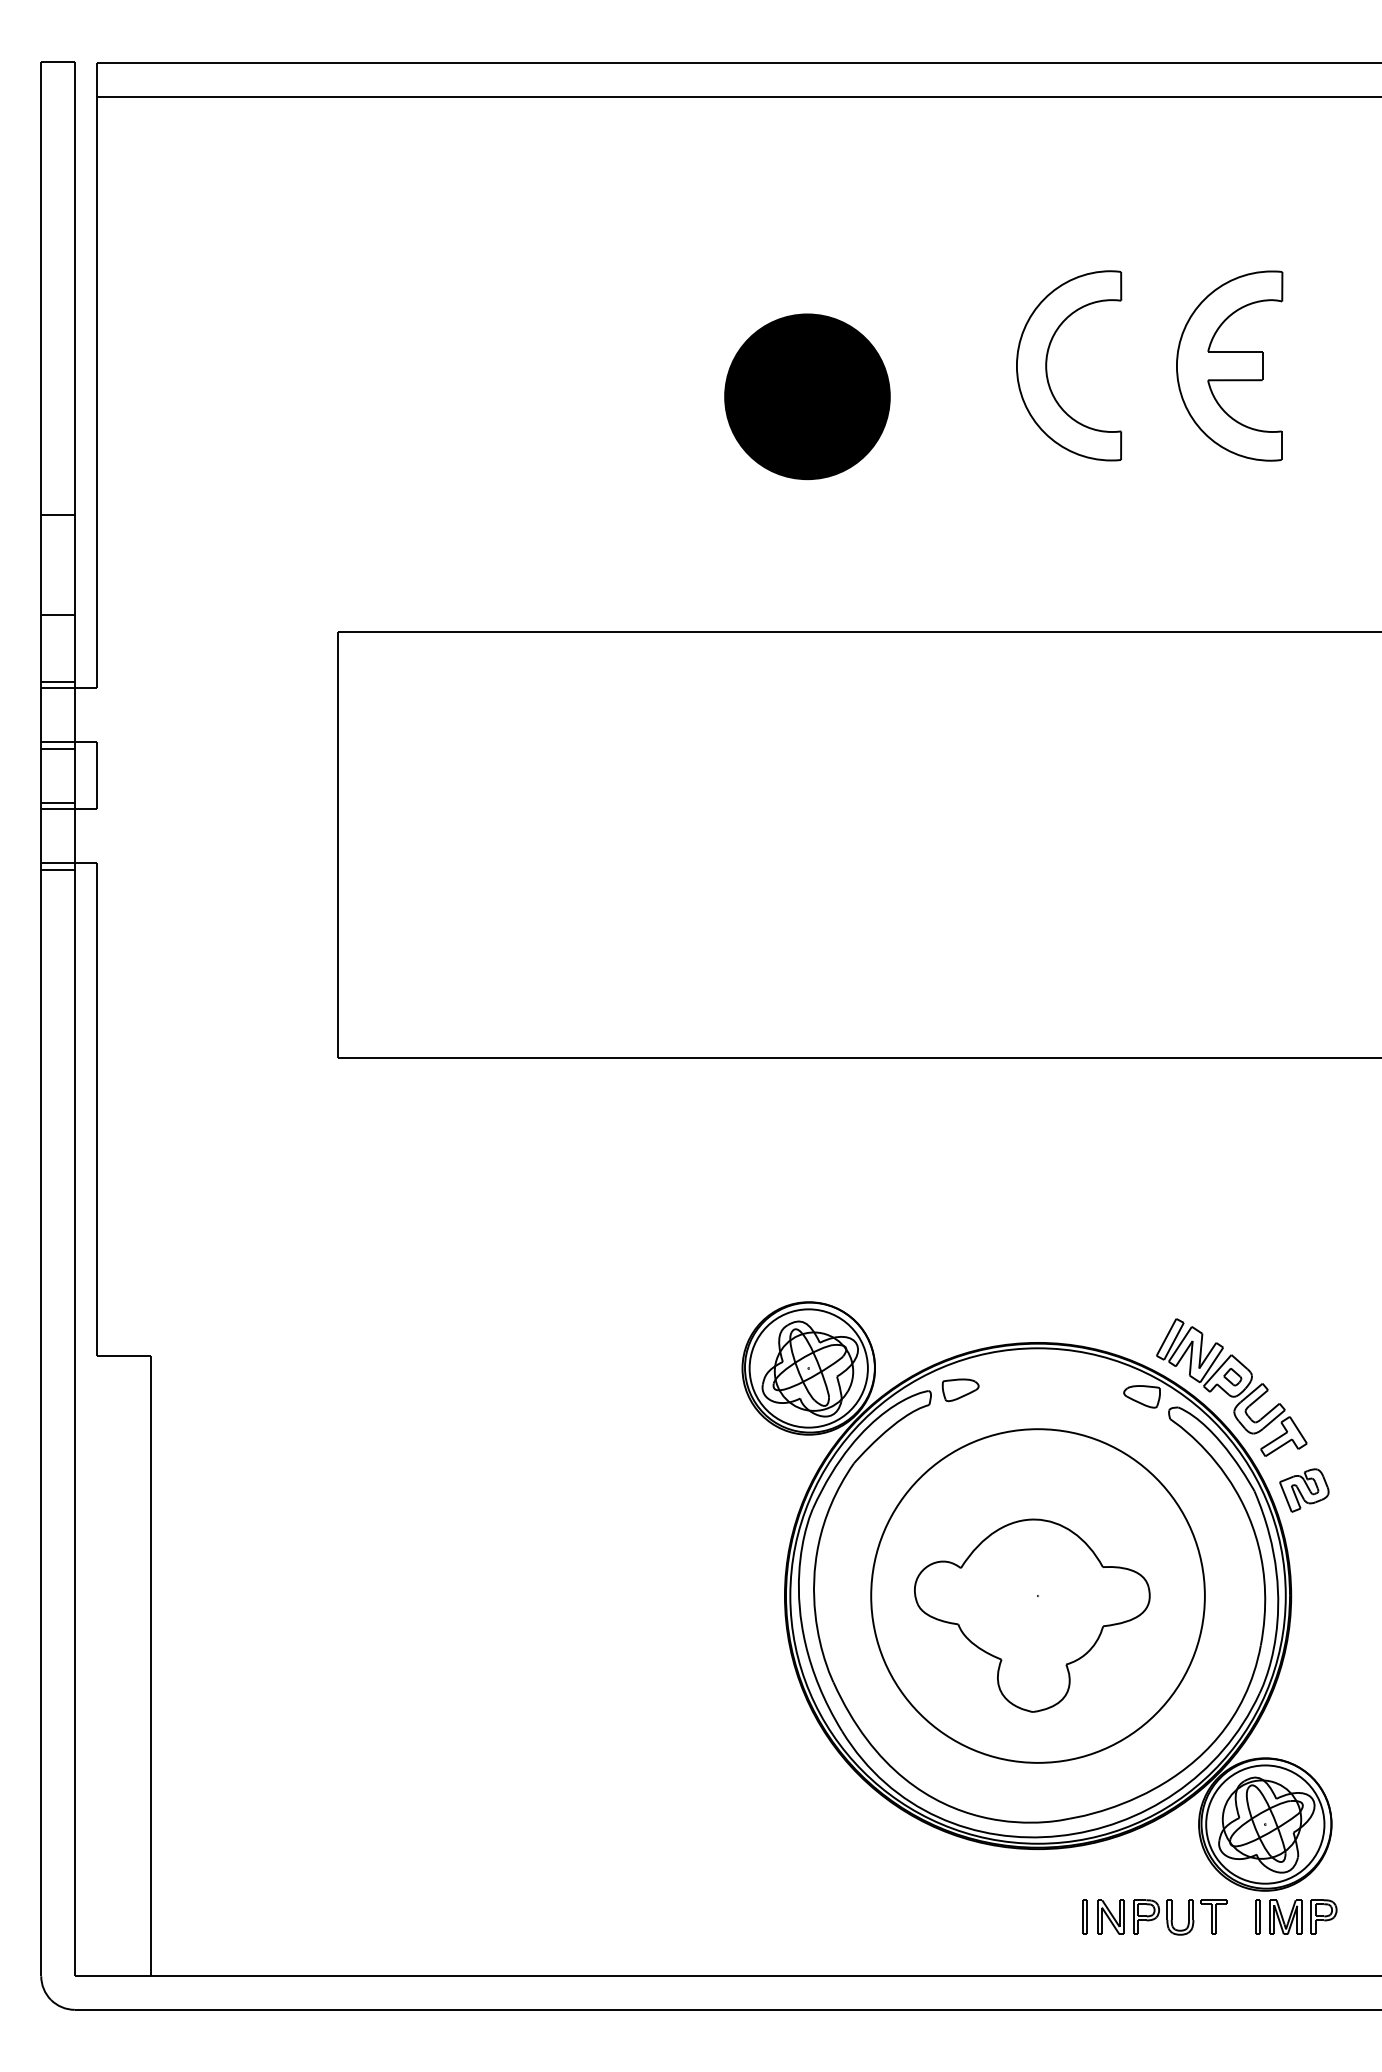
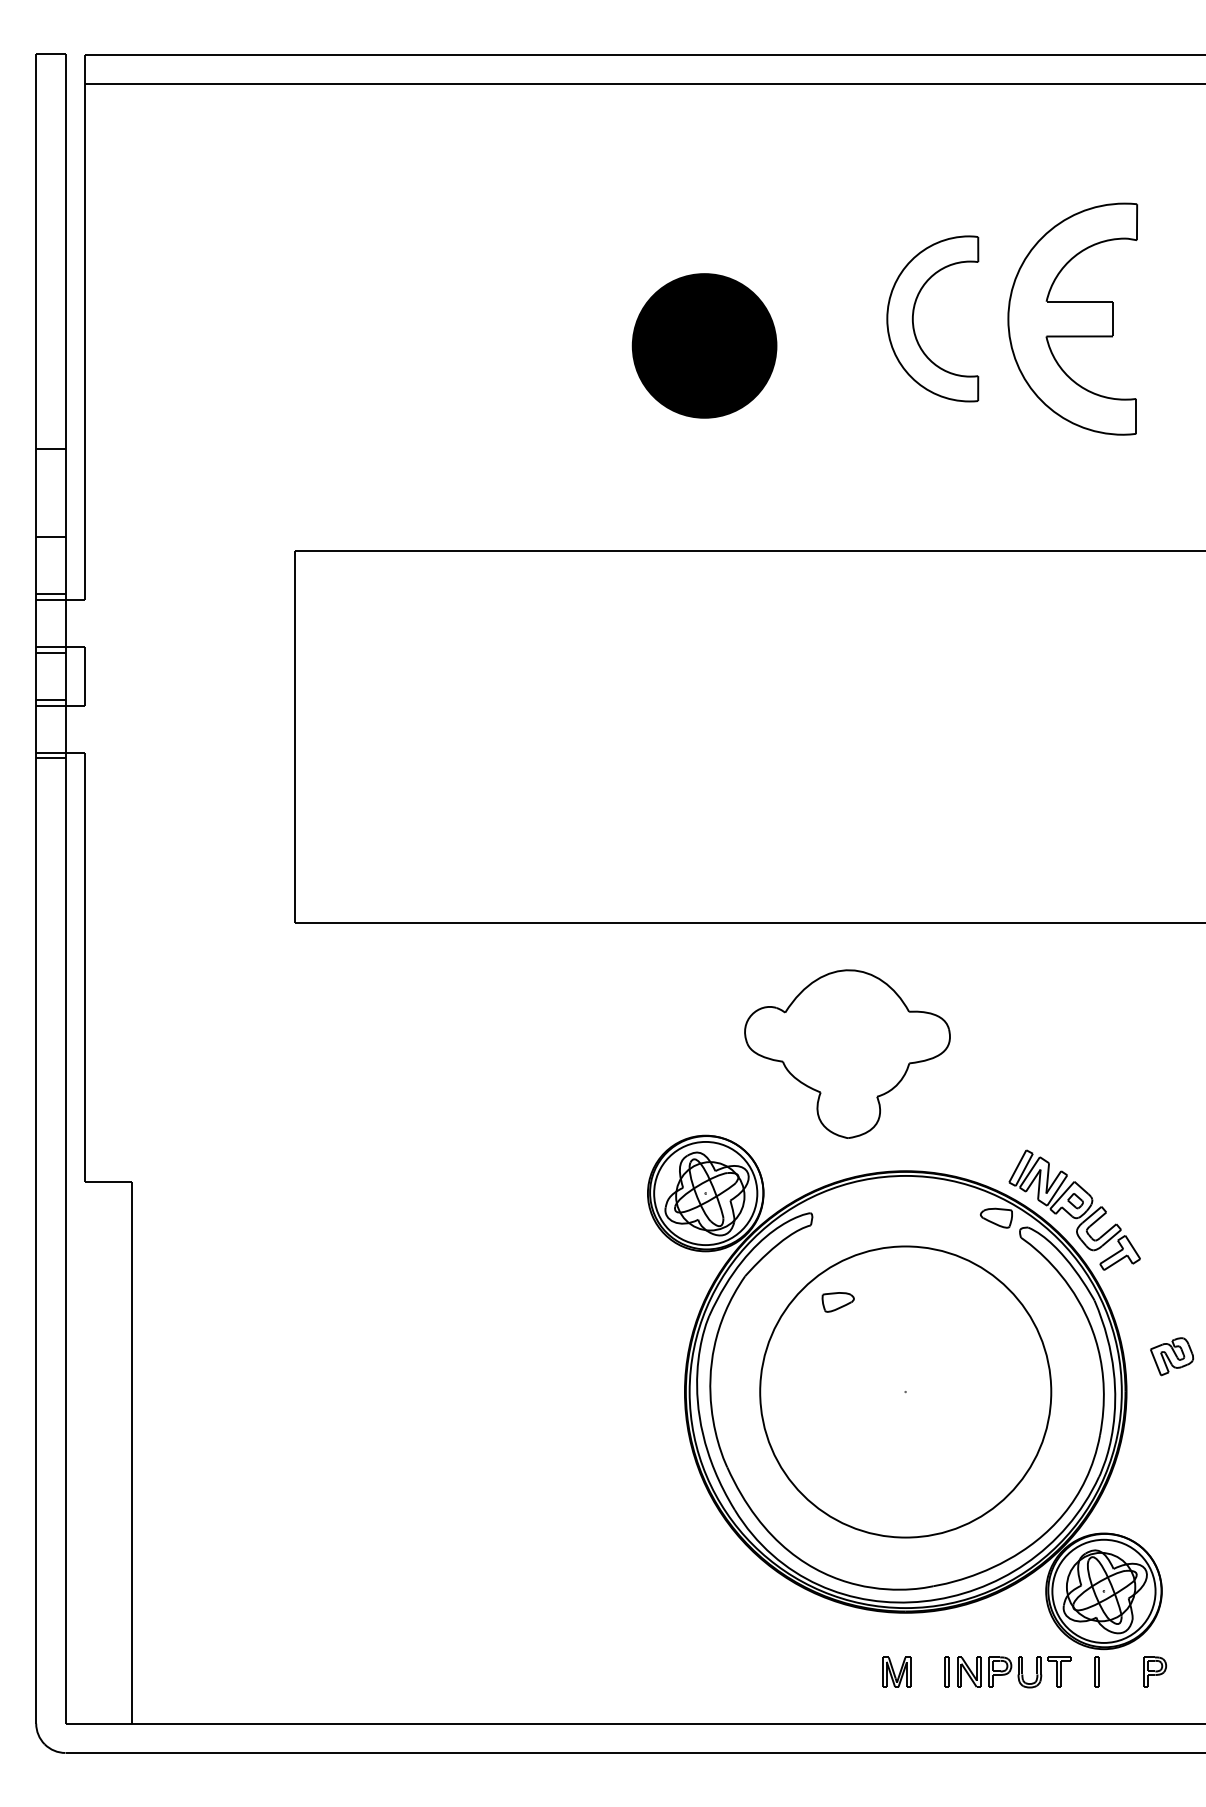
part: (1229, 365) -> (1072, 318), size x1.4
part: (960, 1390) -> (838, 1302), moved
part: (1304, 1490) -> (1172, 1356), moved
part: (1032, 1615) -> (847, 1053), moved
part: (1285, 1916) -> (896, 1671), moved

